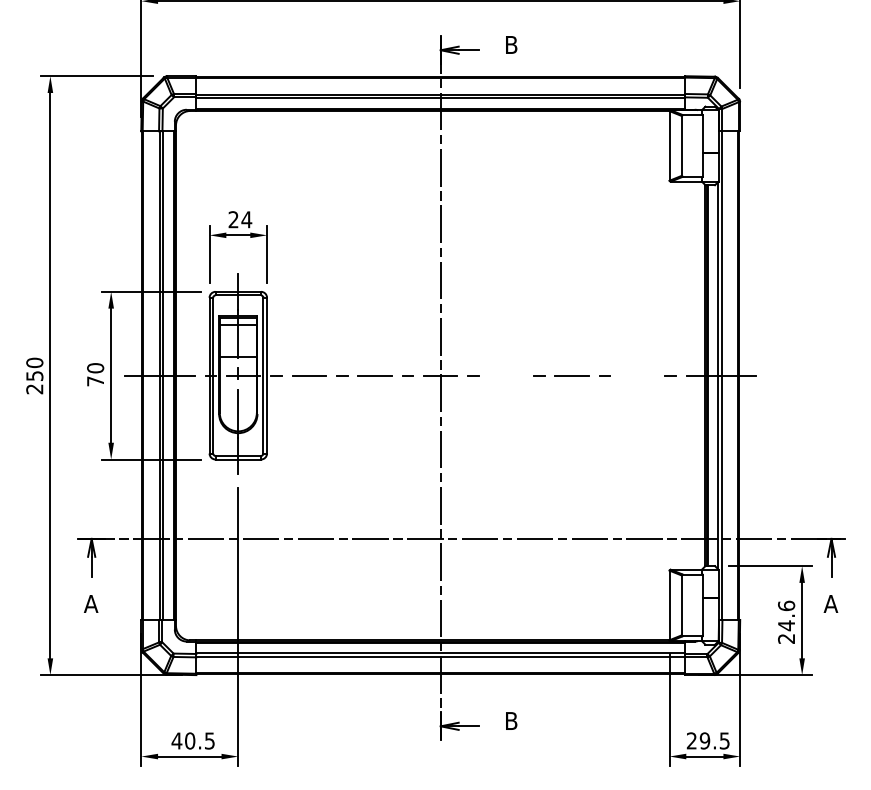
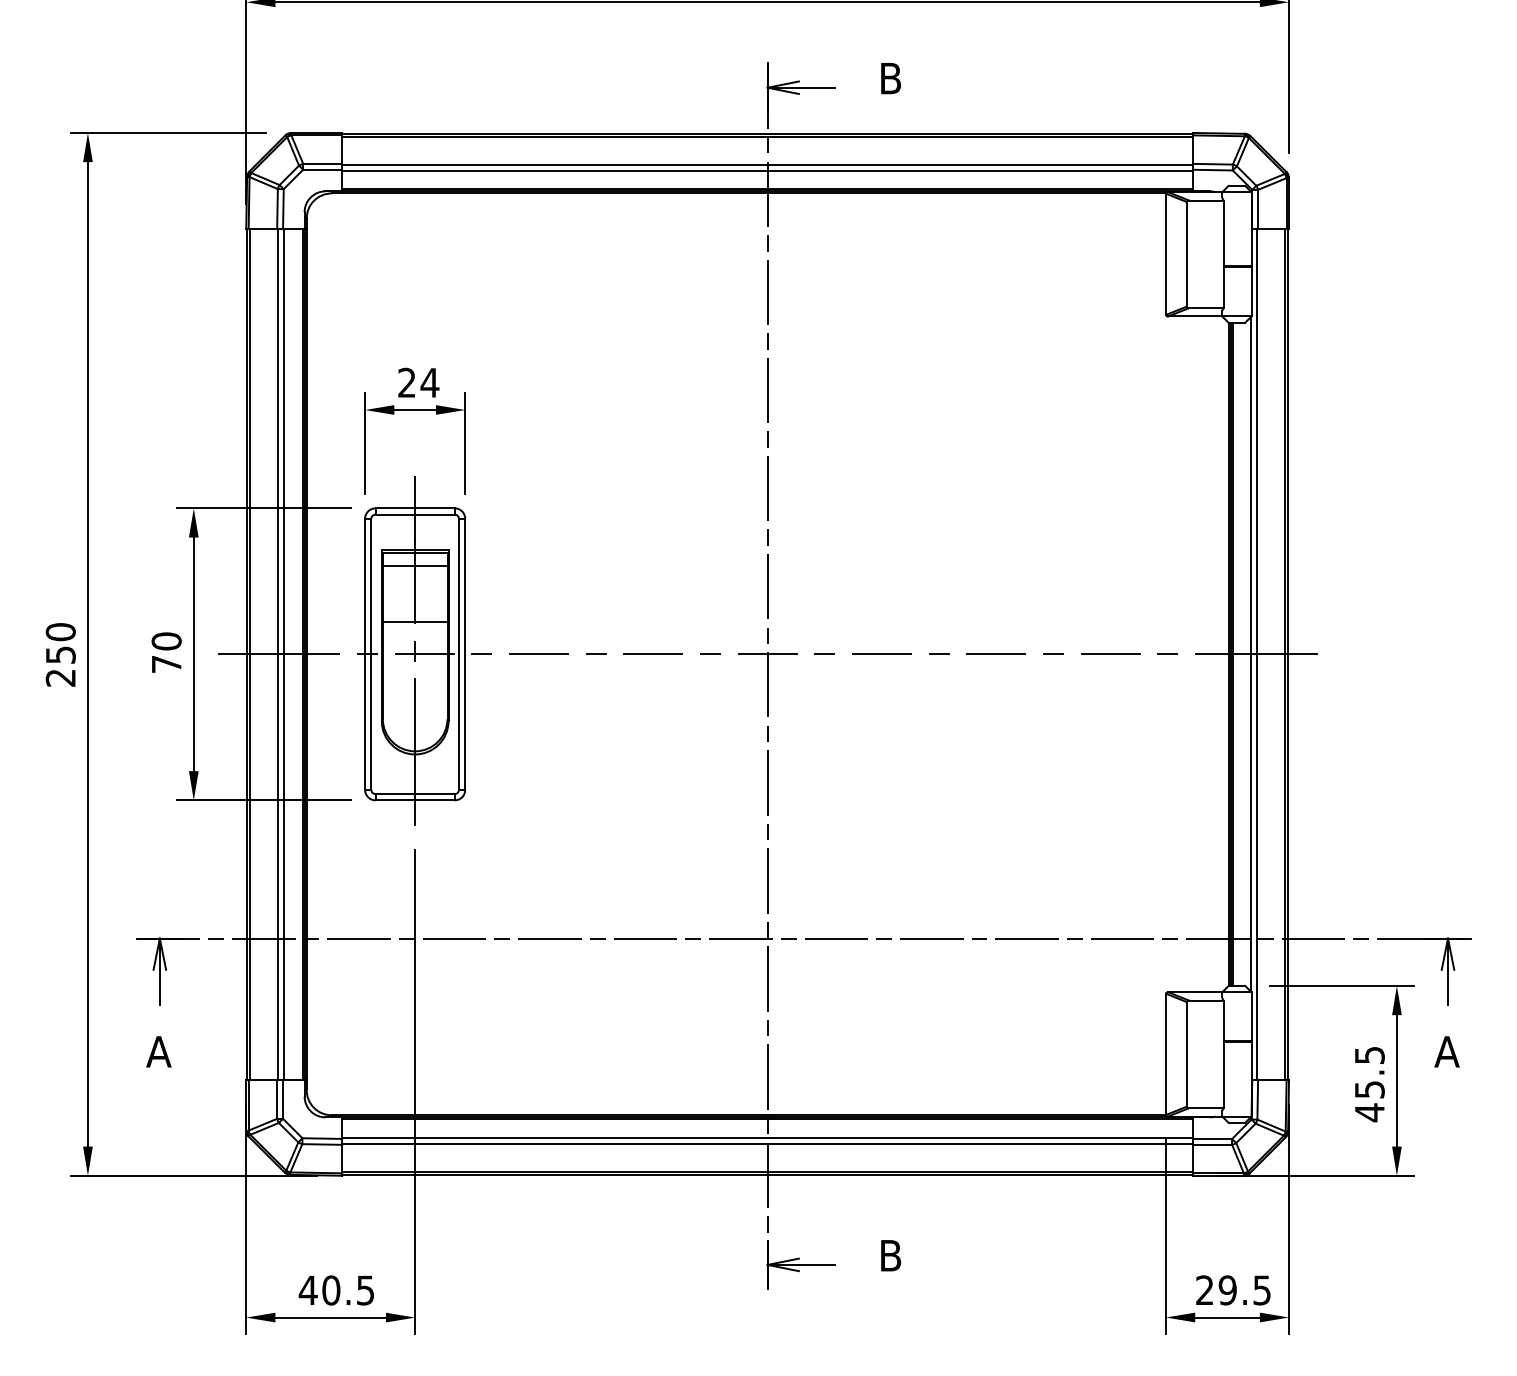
line: (506, 375) -> (882, 654), added
line: (637, 375) -> (1110, 654), added
text: (786, 622) -> (1369, 1084), 24.6 -> 45.5

